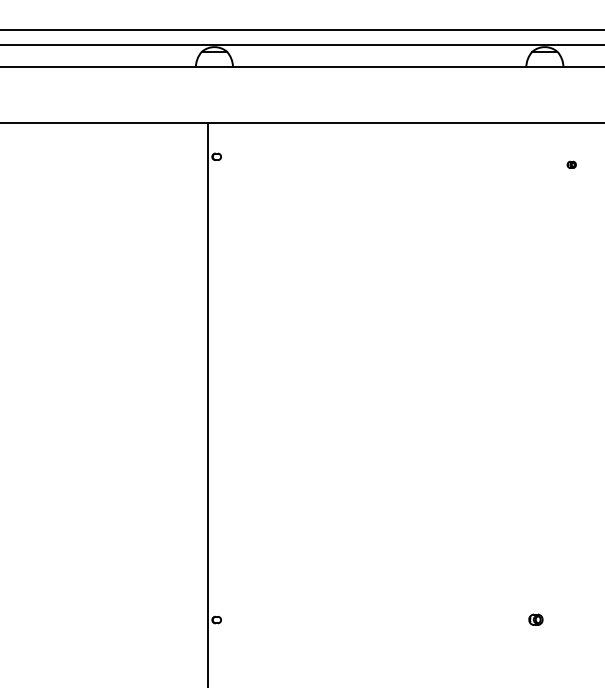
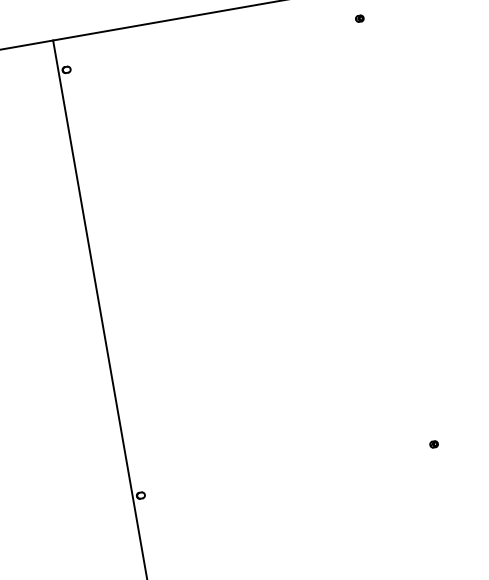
part: (571, 164) -> (359, 18), moved
part: (535, 620) -> (433, 444), size x0.62

